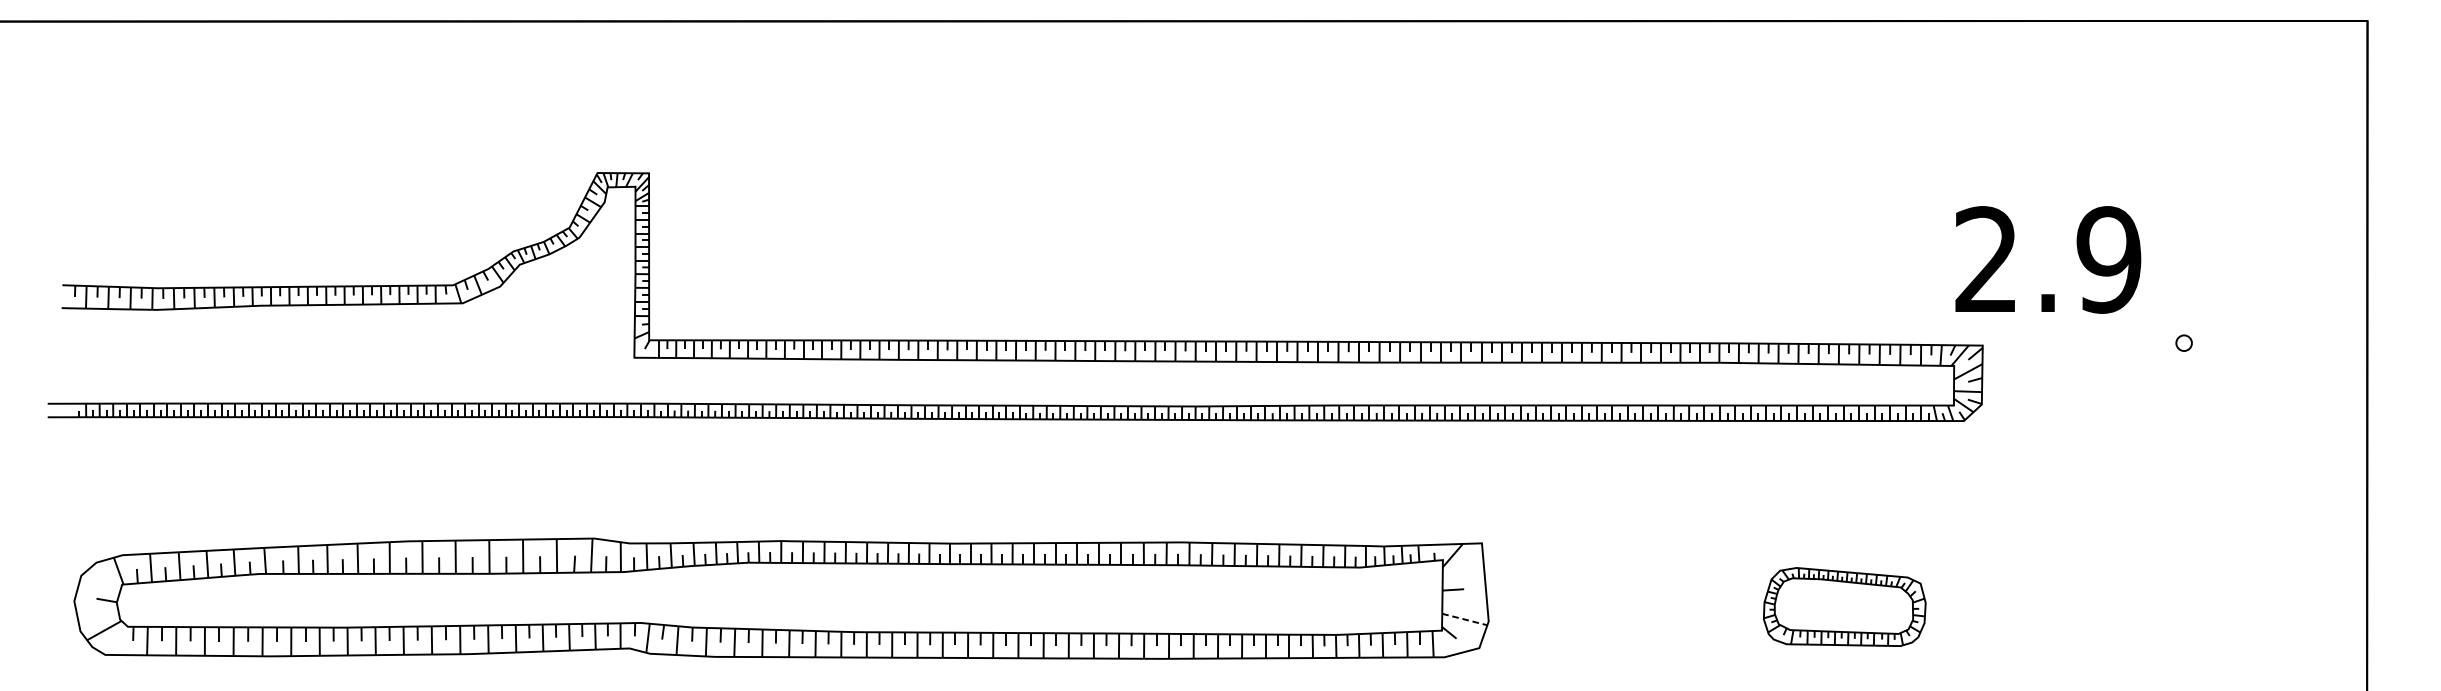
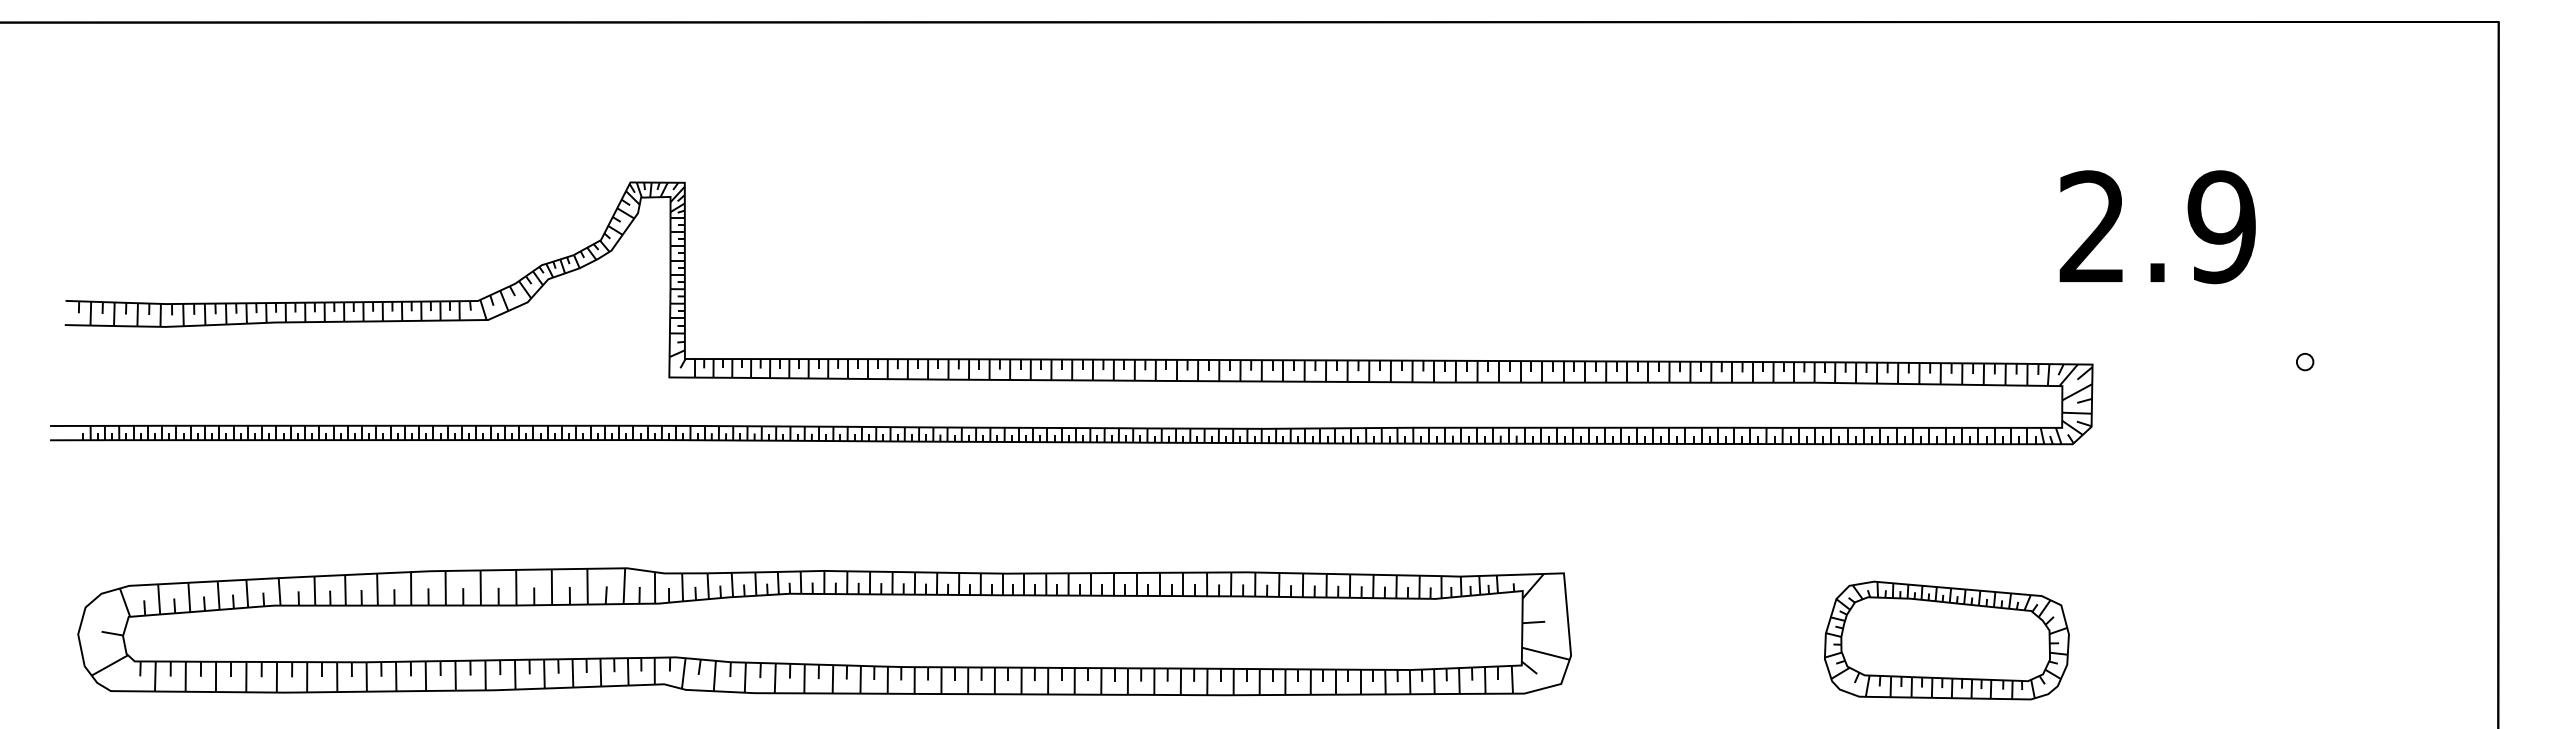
text: (2048, 260) -> (2157, 227), moved
part: (1844, 606) -> (1946, 640), size x1.43
line: (1464, 619) -> (1545, 653), dashed -> solid

